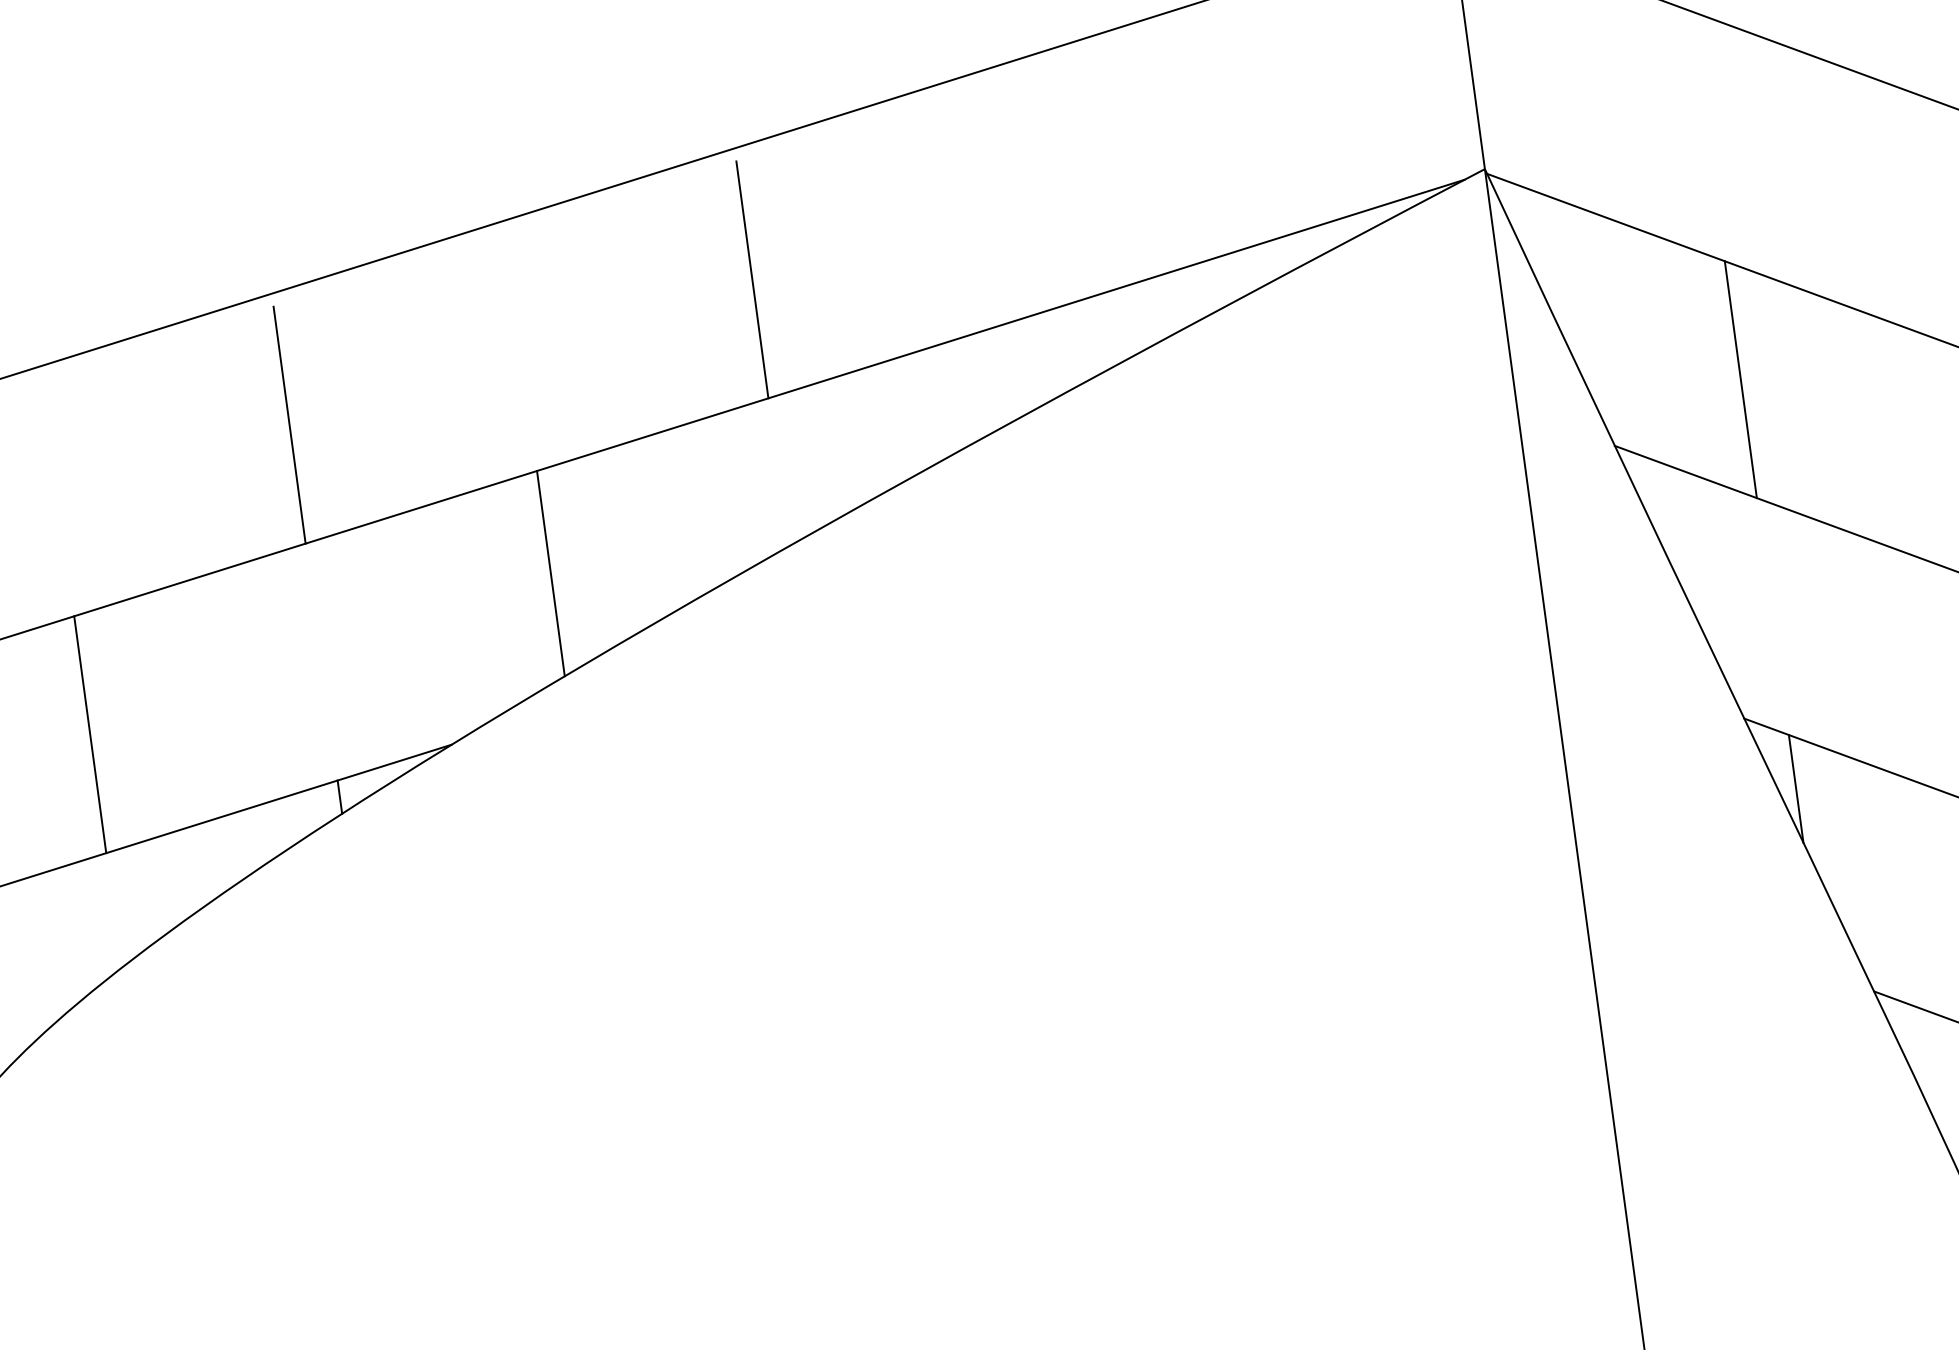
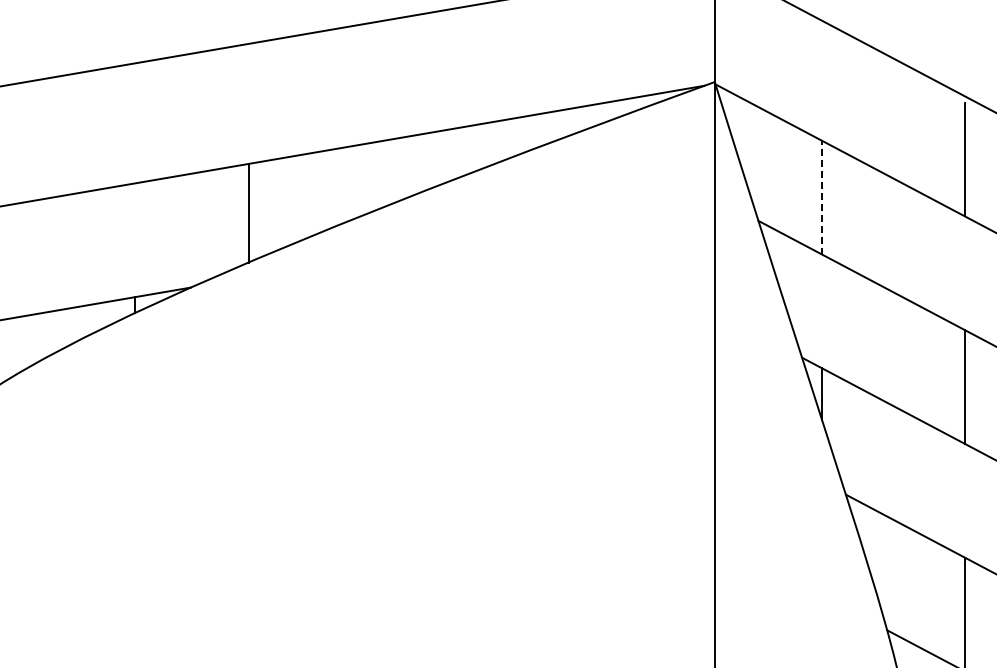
line: (752, 279) -> (362, 87), removed
line: (1741, 379) -> (822, 197), solid -> dashed
line: (289, 425) -> (134, 126), removed
line: (89, 734) -> (20, 259), removed

